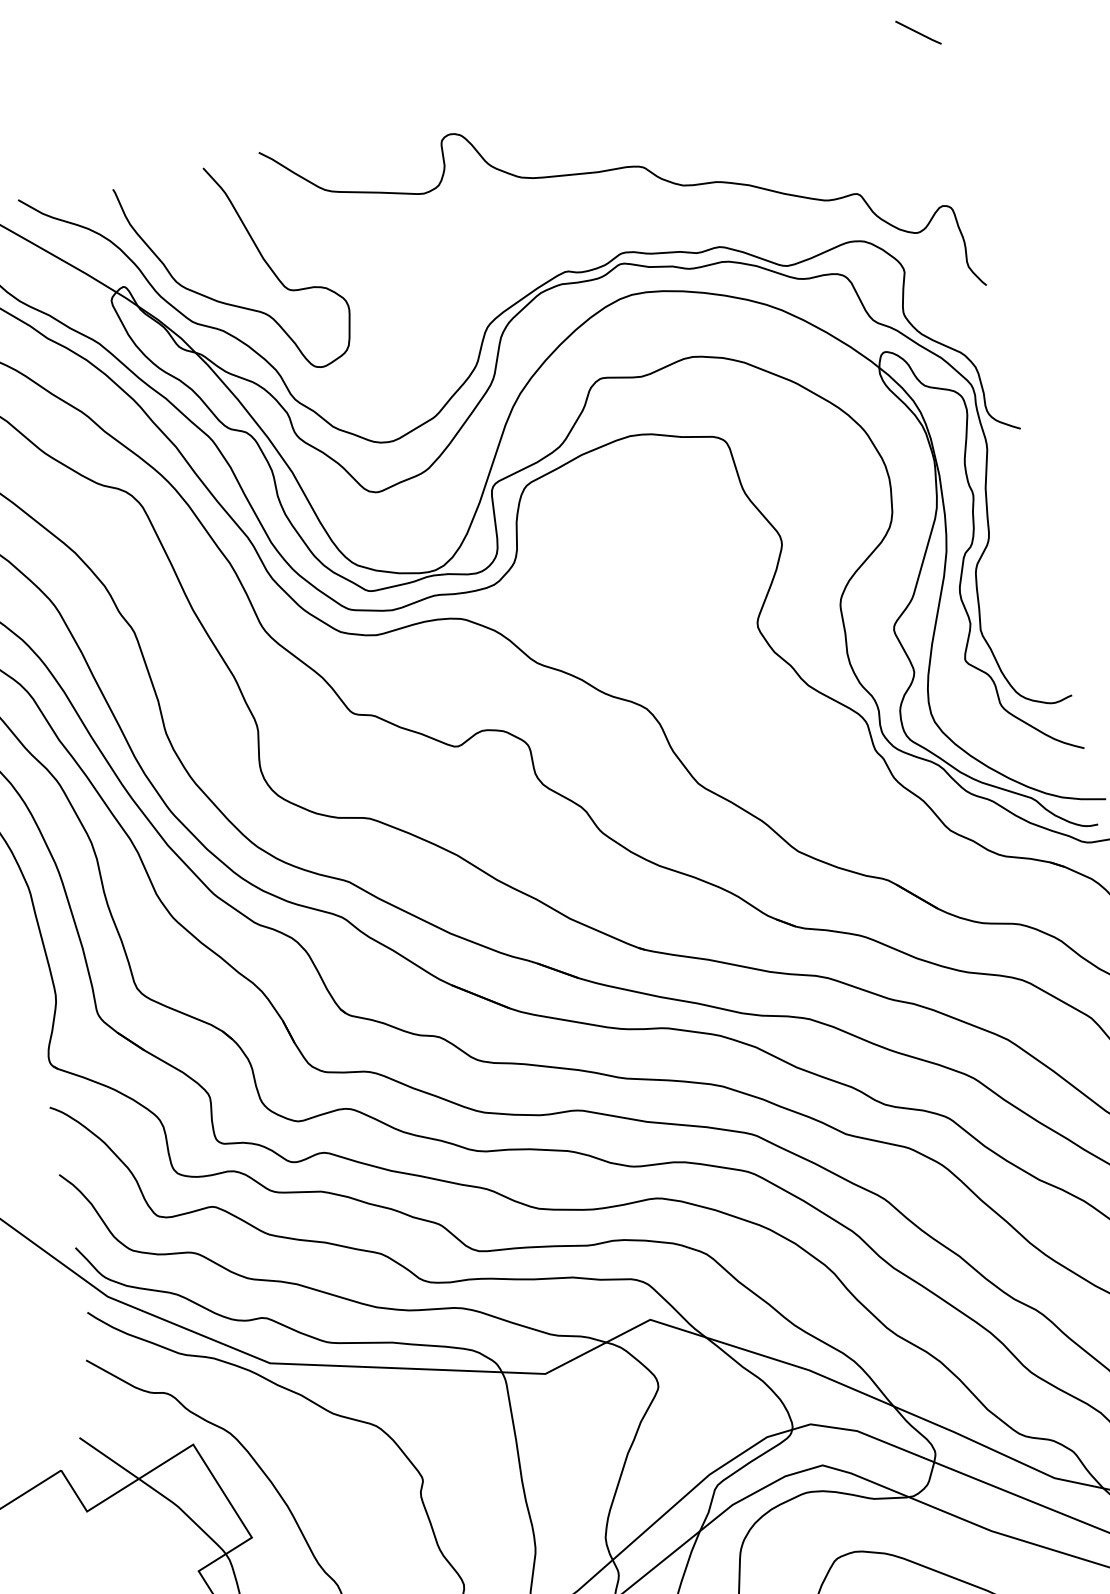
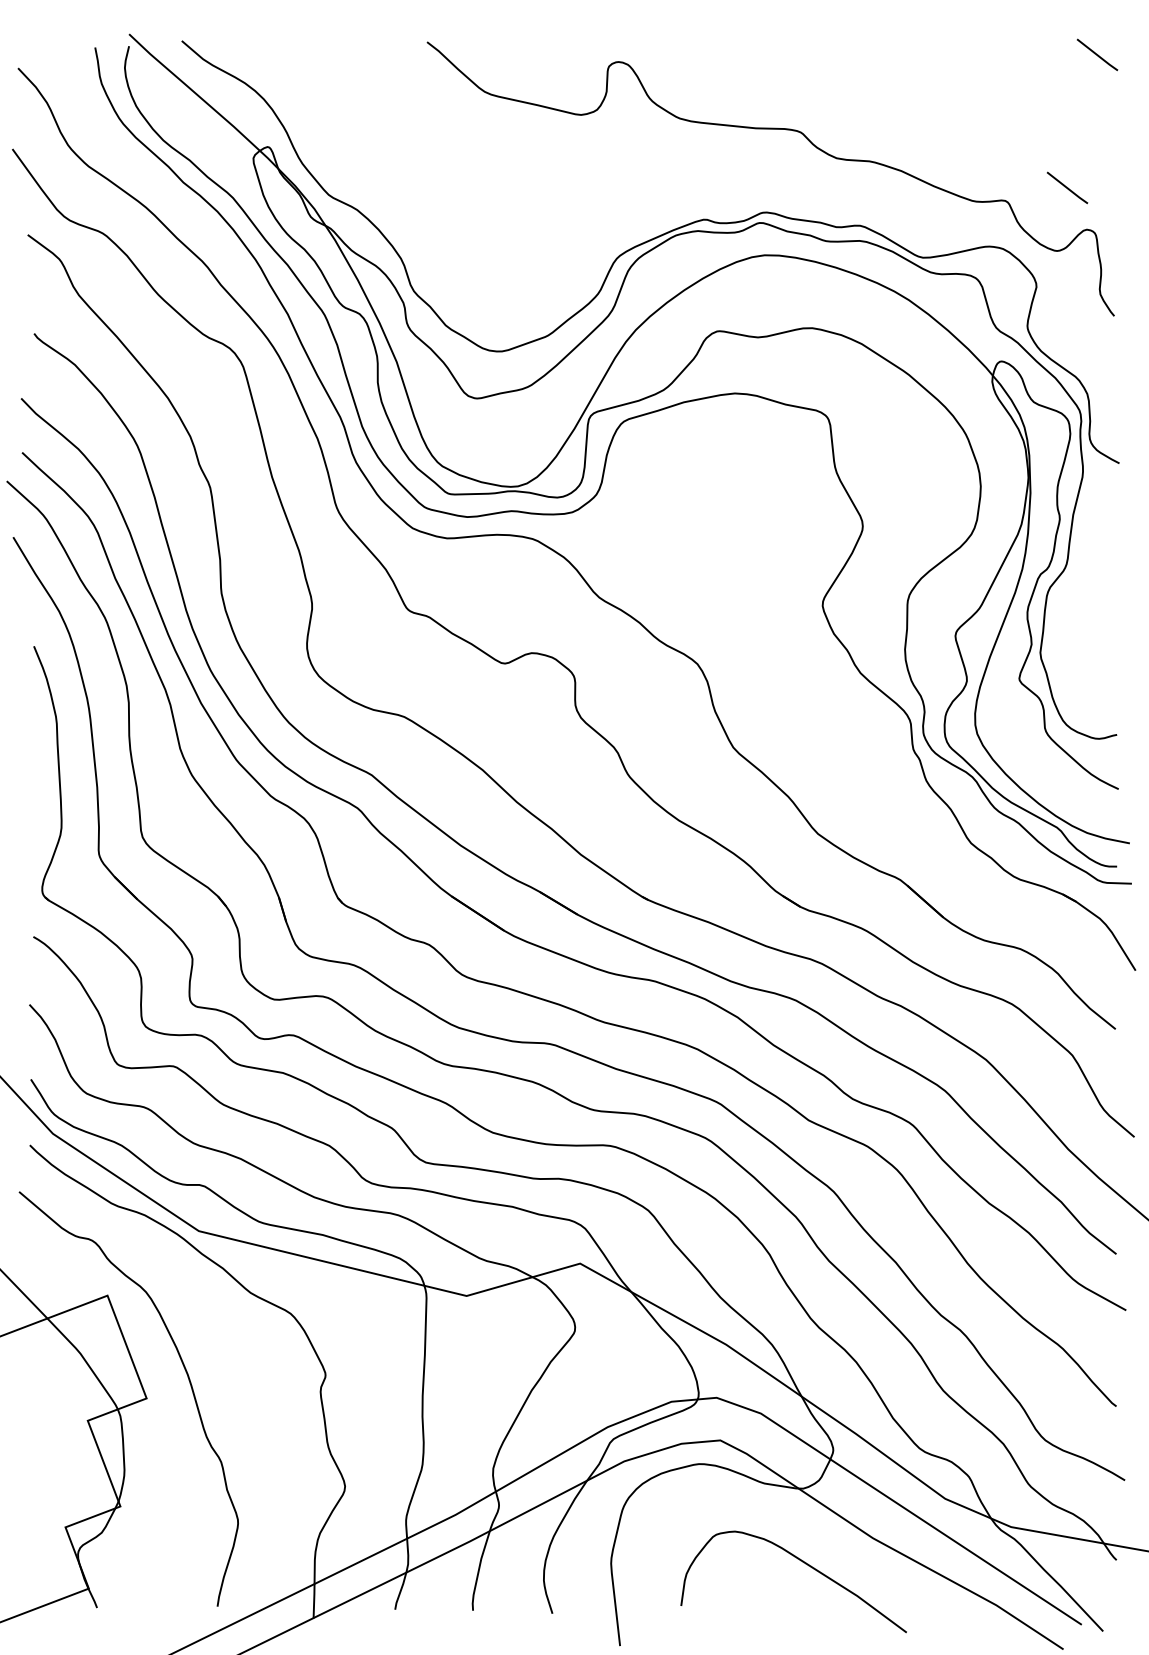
line: (915, 168) -> (1067, 187), added
curve: (260, 256) -> (408, 144), removed

